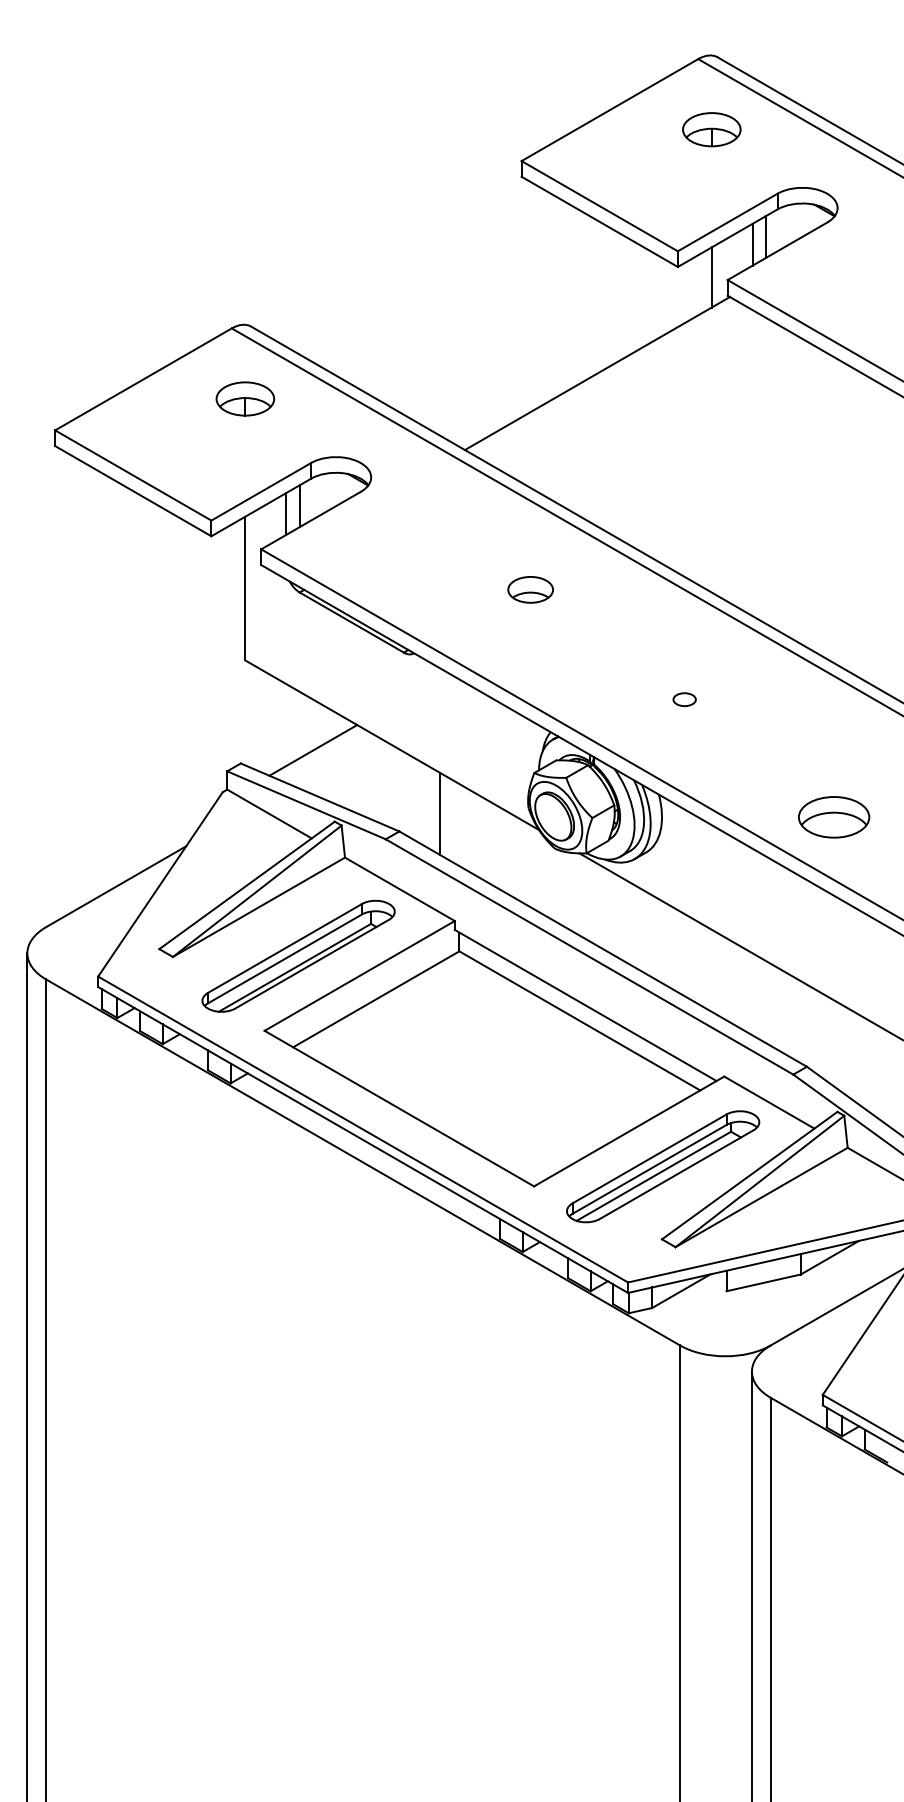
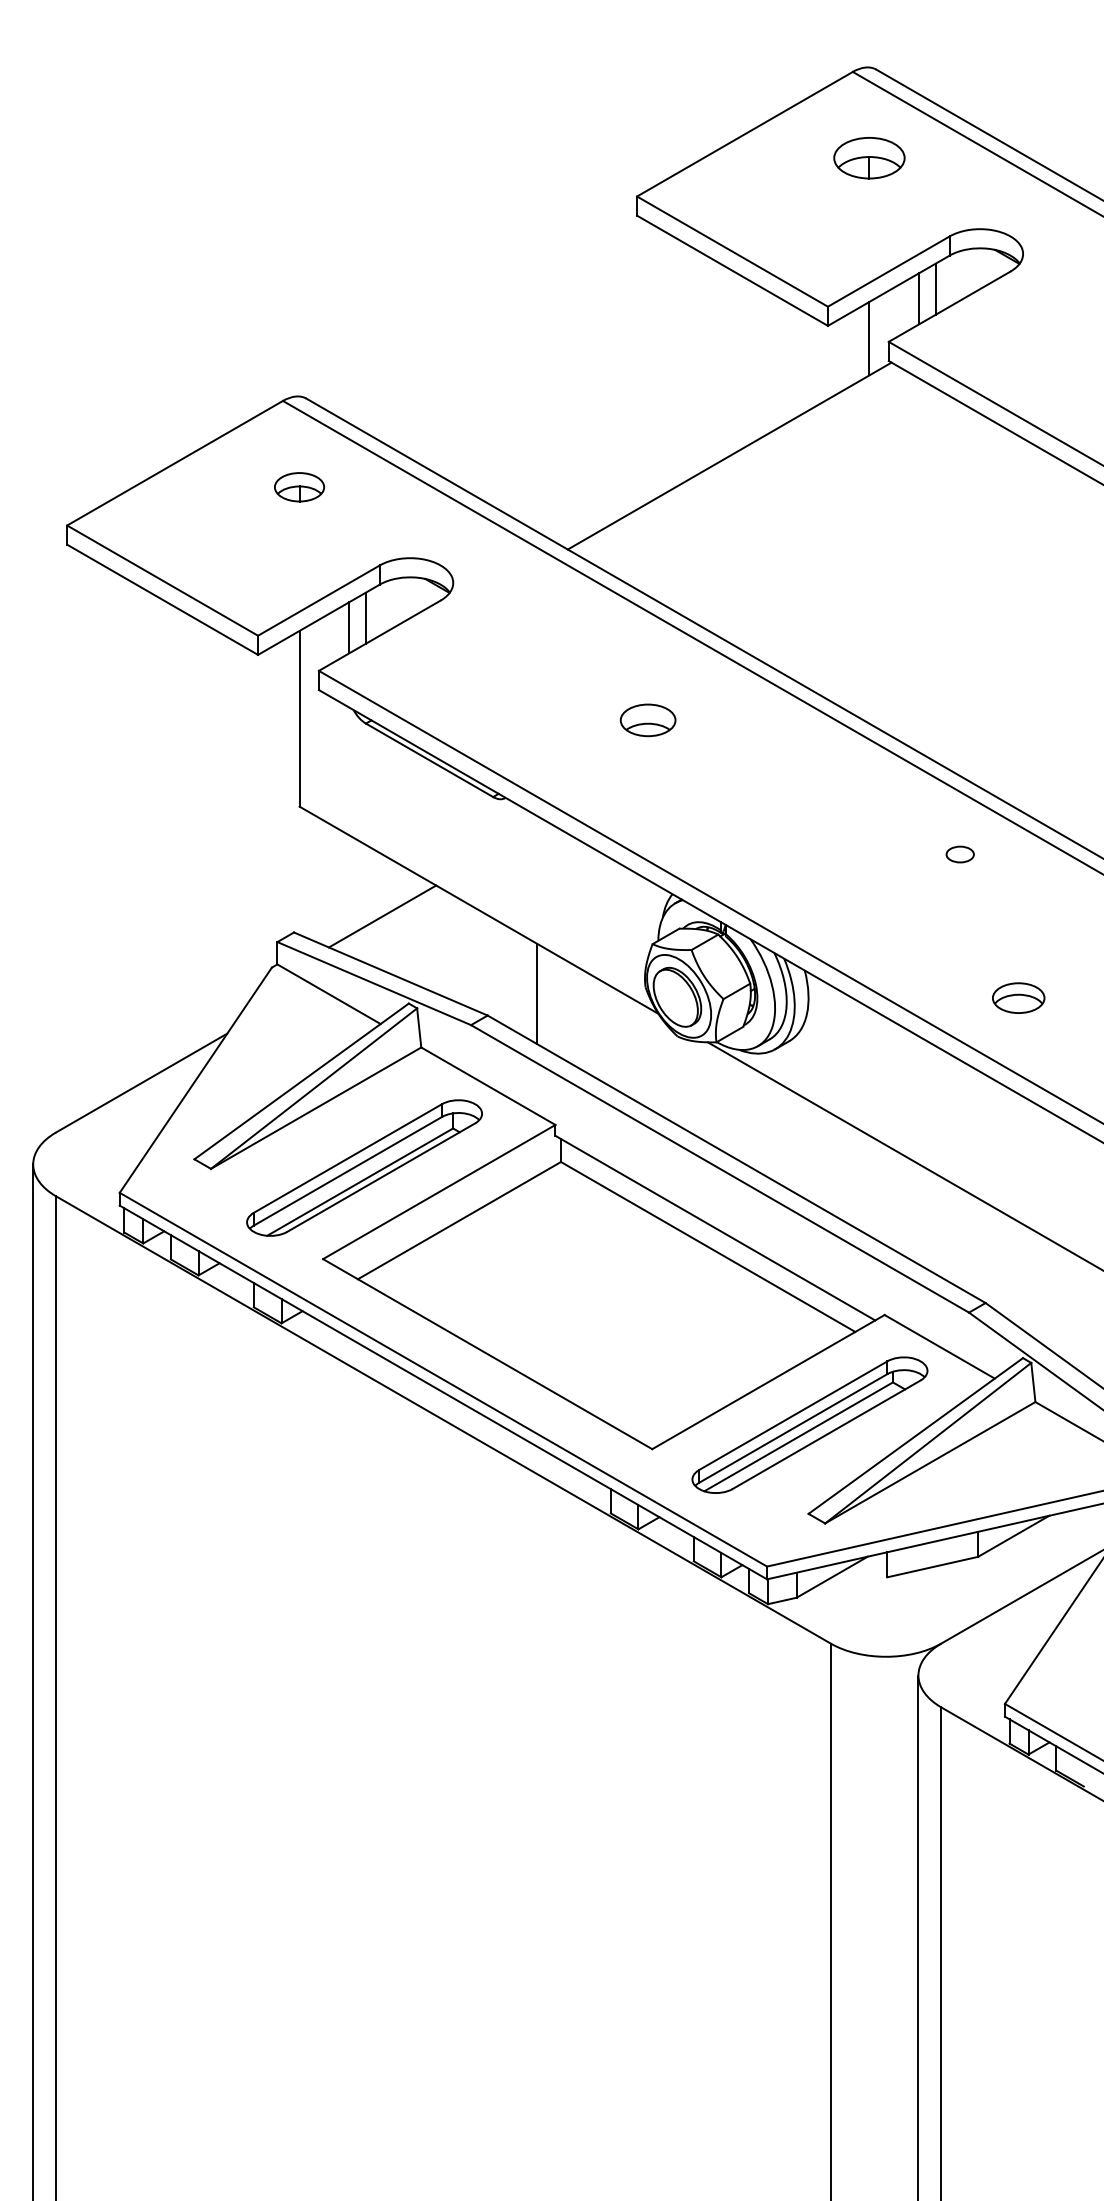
part: (245, 399) -> (299, 487), size x0.7
part: (684, 699) -> (959, 854), moved
part: (833, 816) -> (1018, 997), size x0.6

